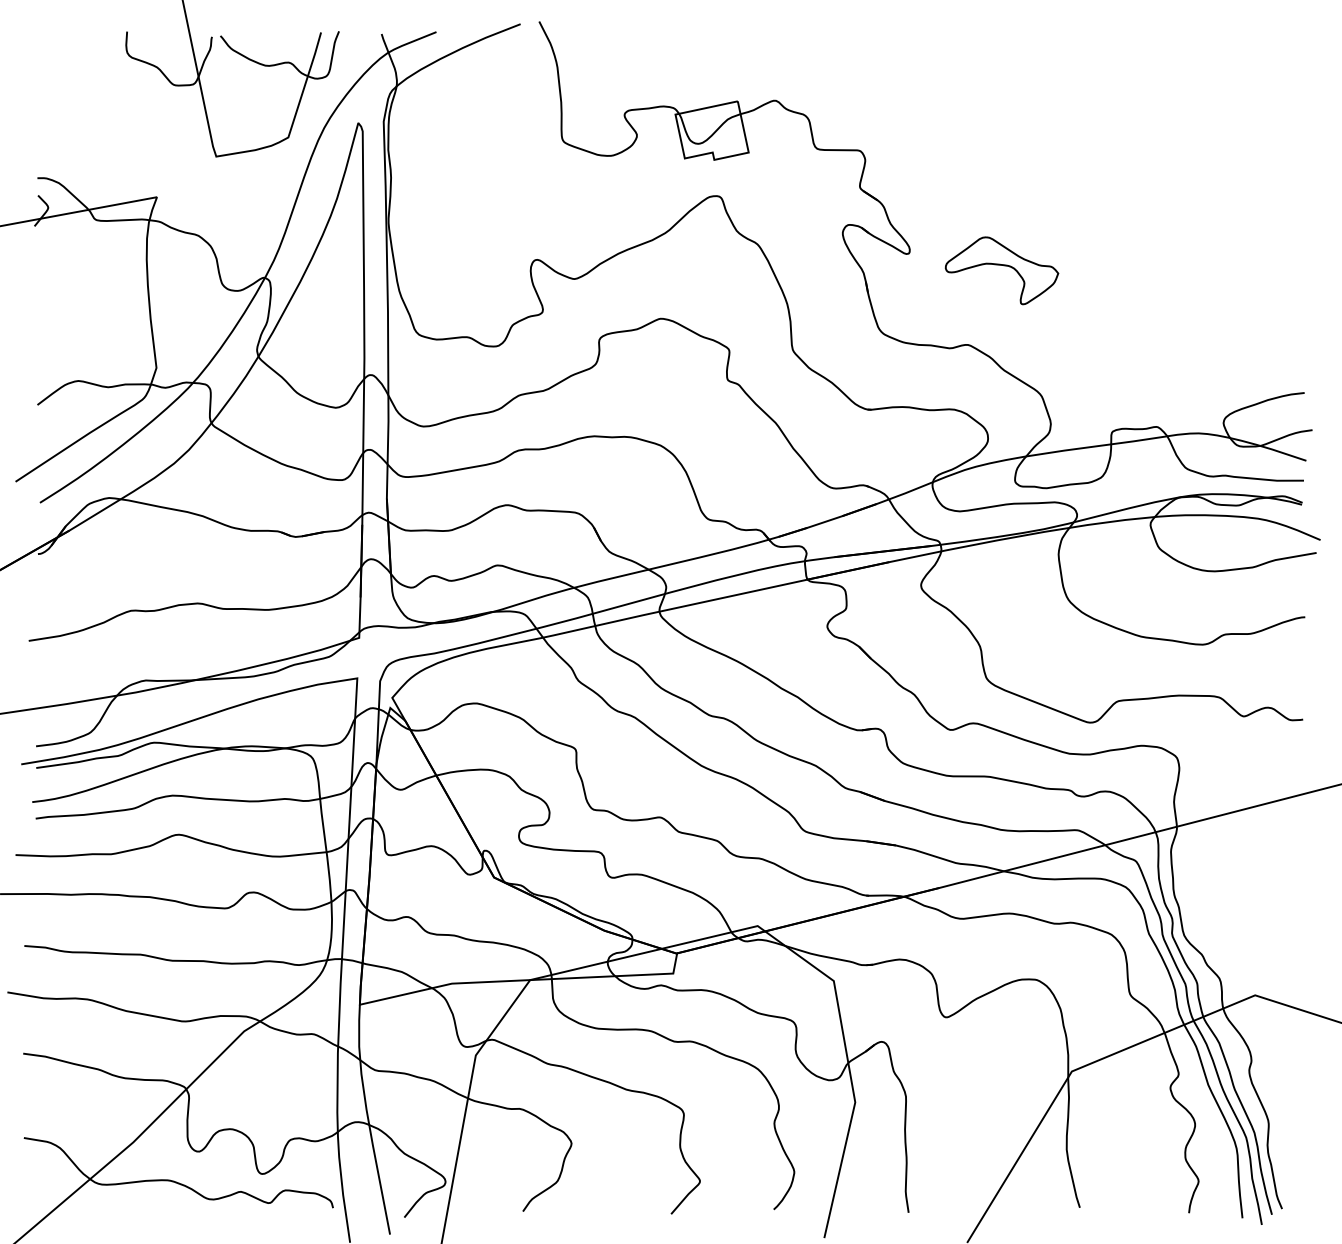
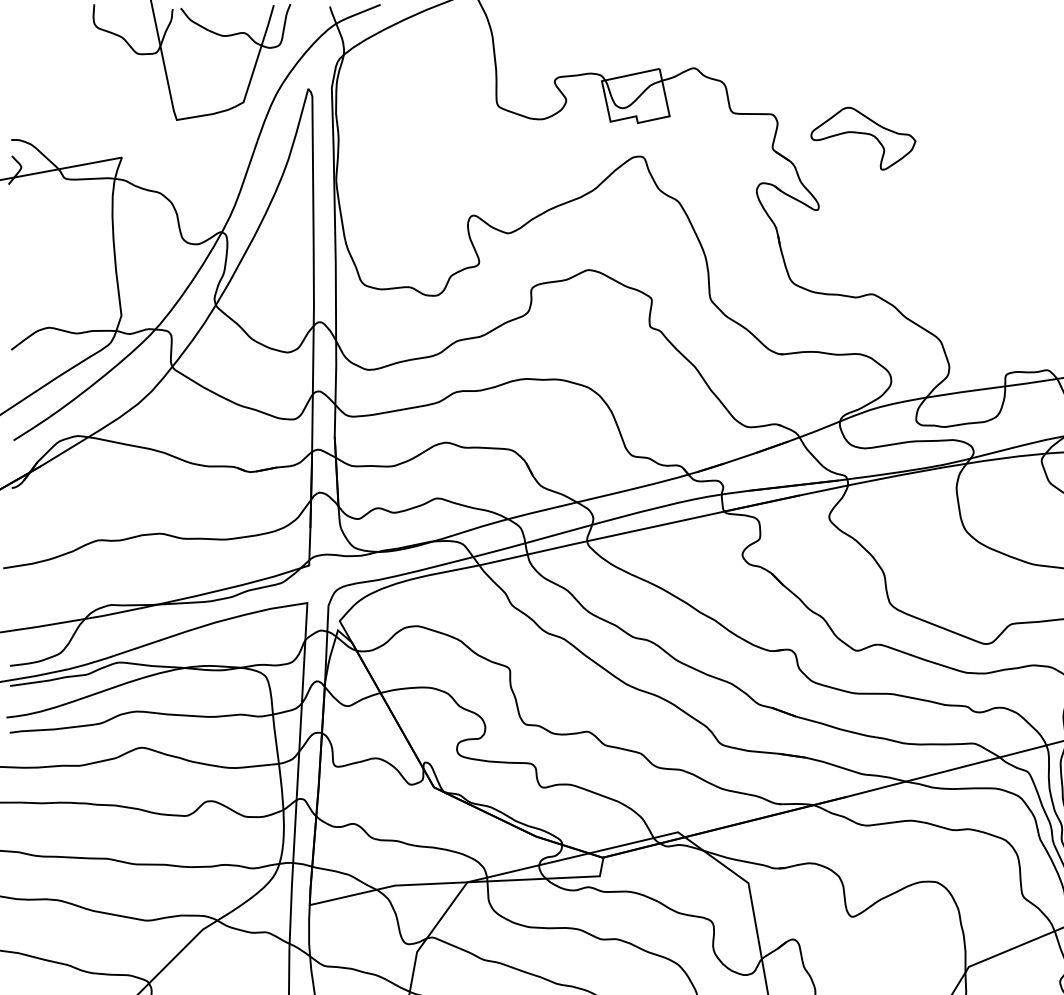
part: (1001, 270) -> (862, 138), moved

